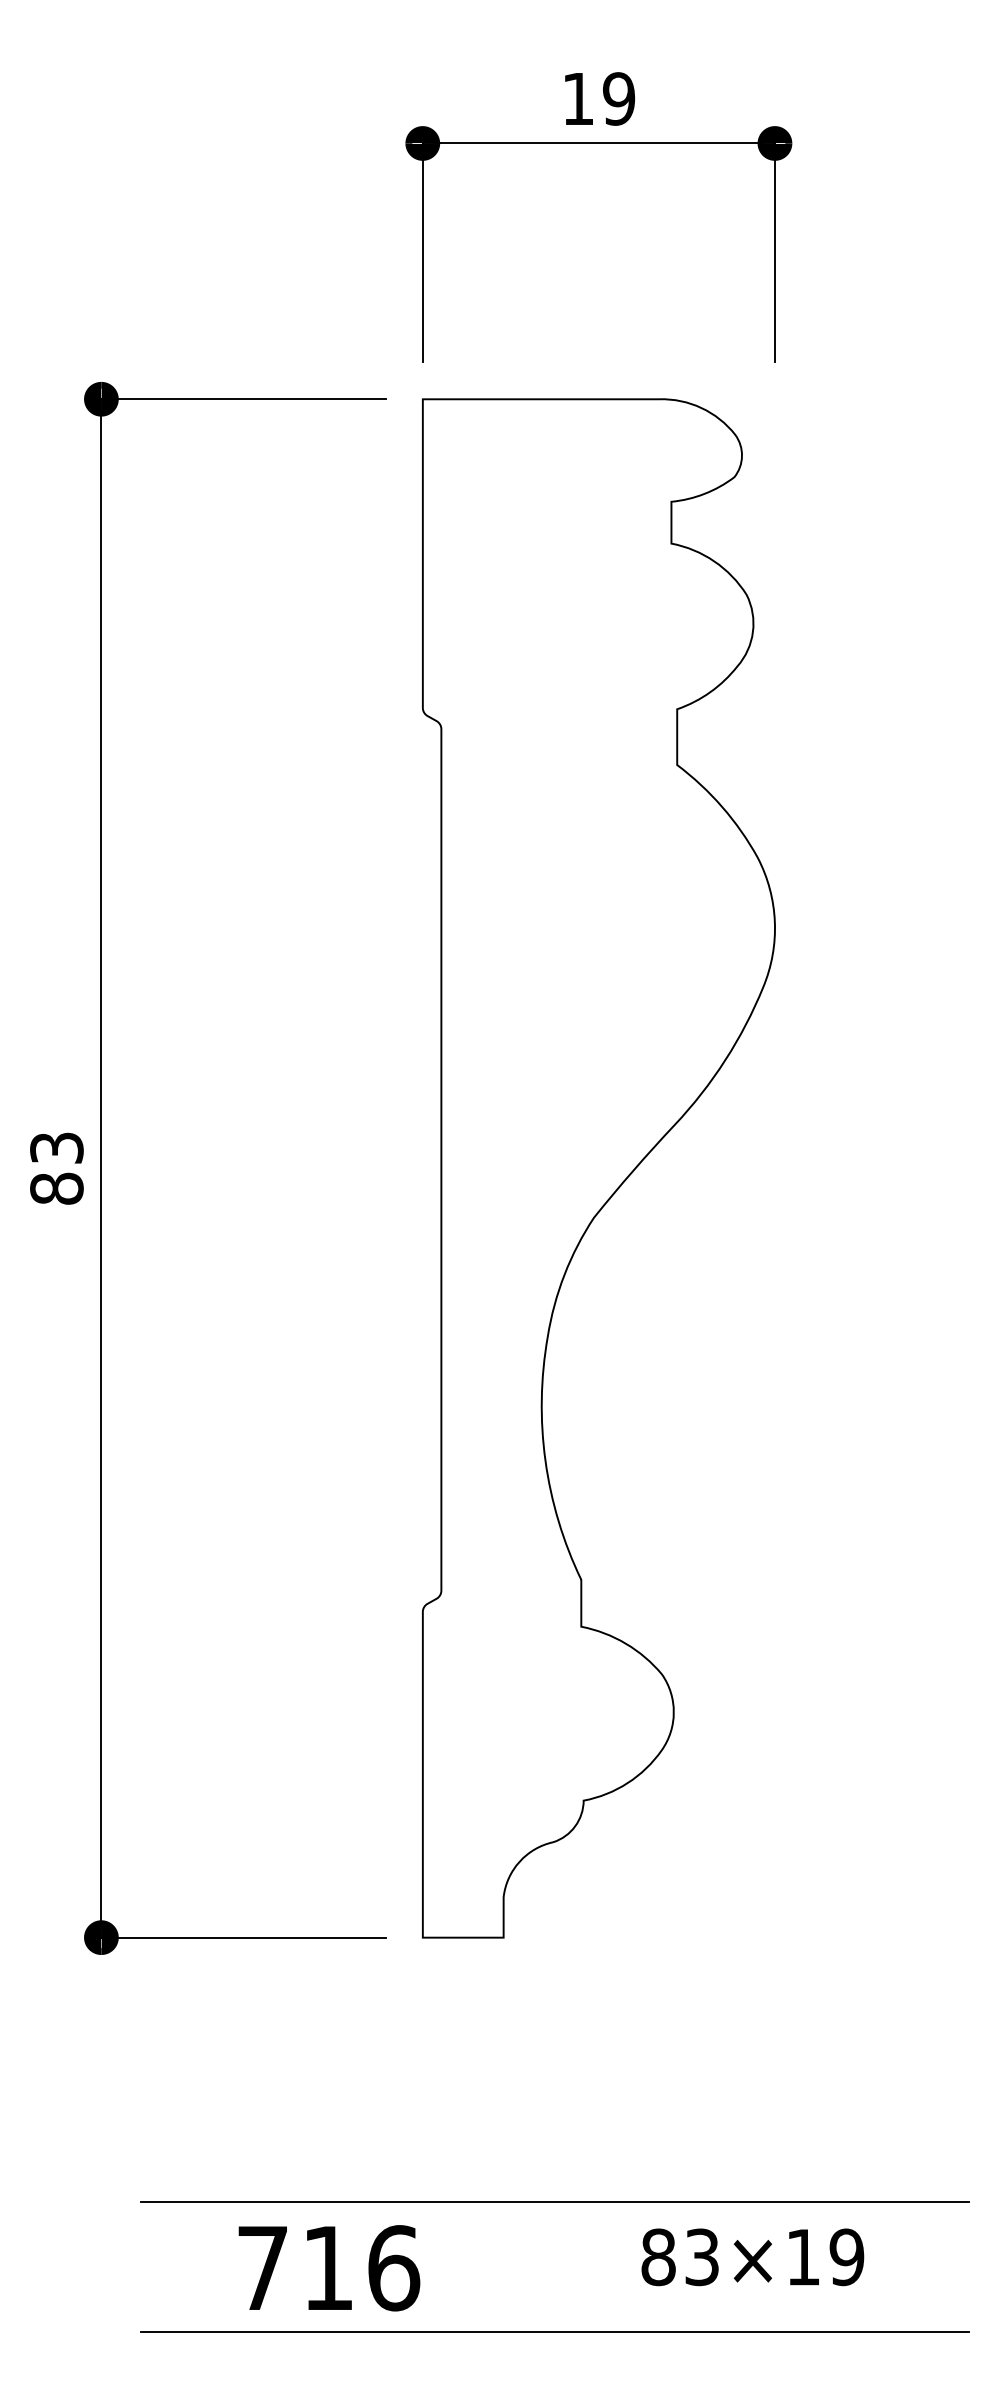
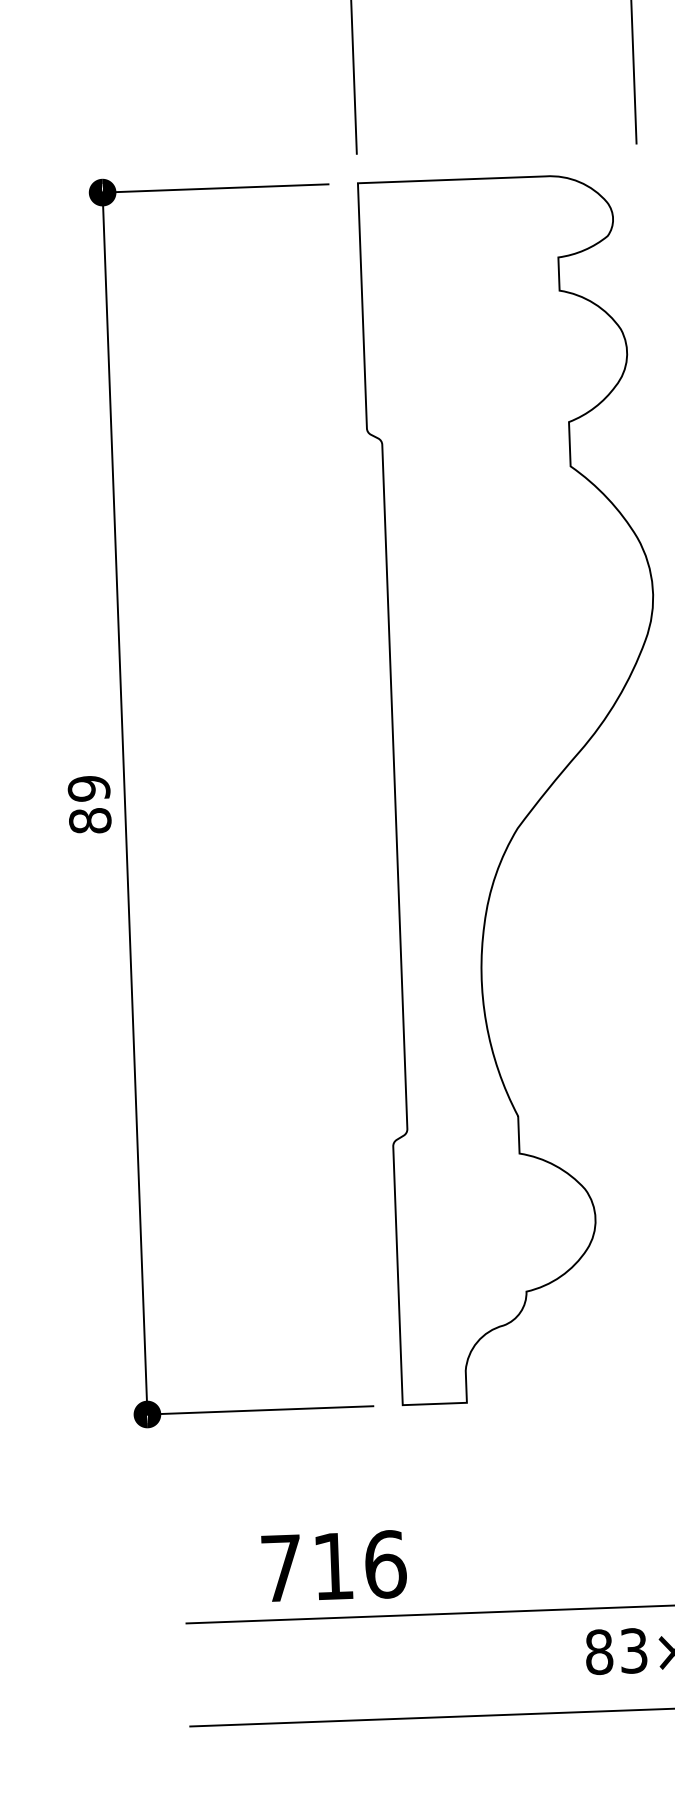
text: (56, 1148) -> (88, 789), 83 -> 89
text: (329, 2268) -> (334, 1566), moved

